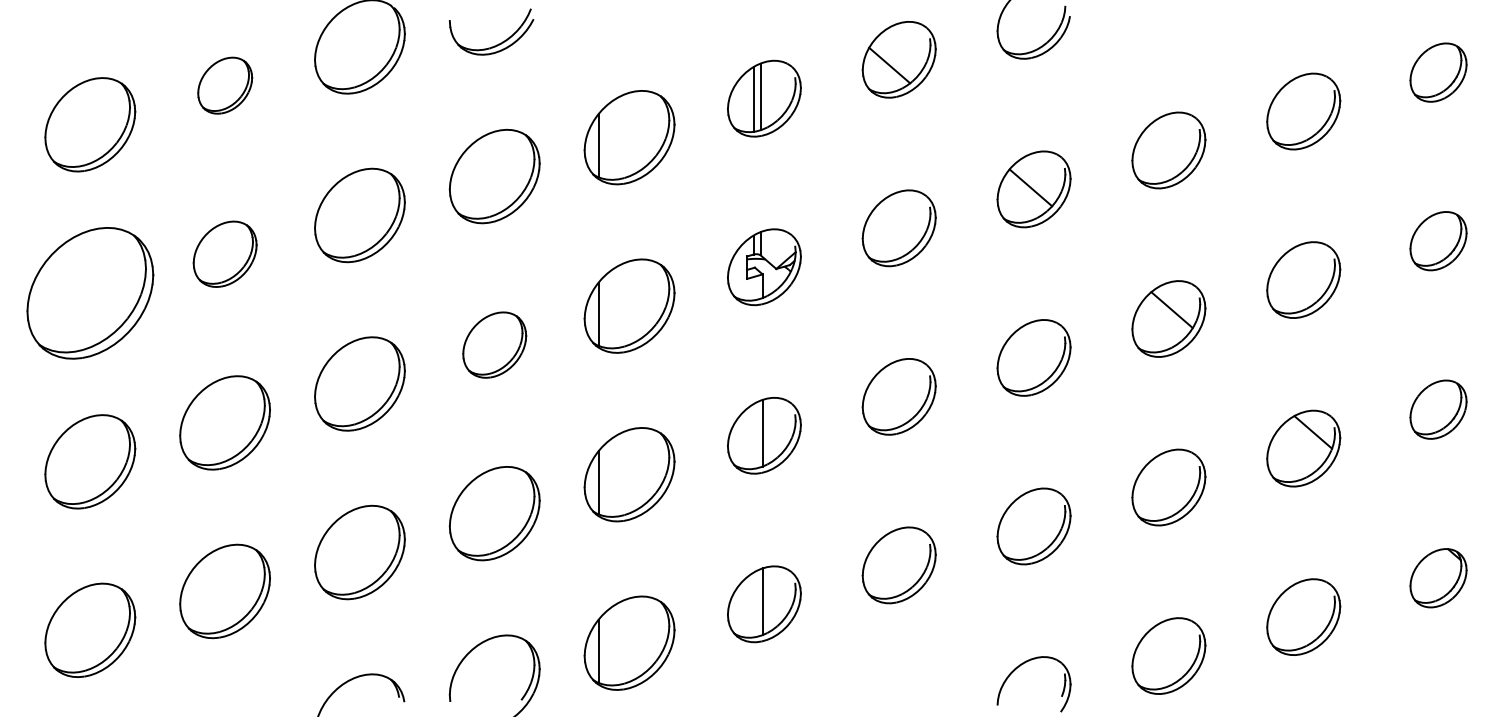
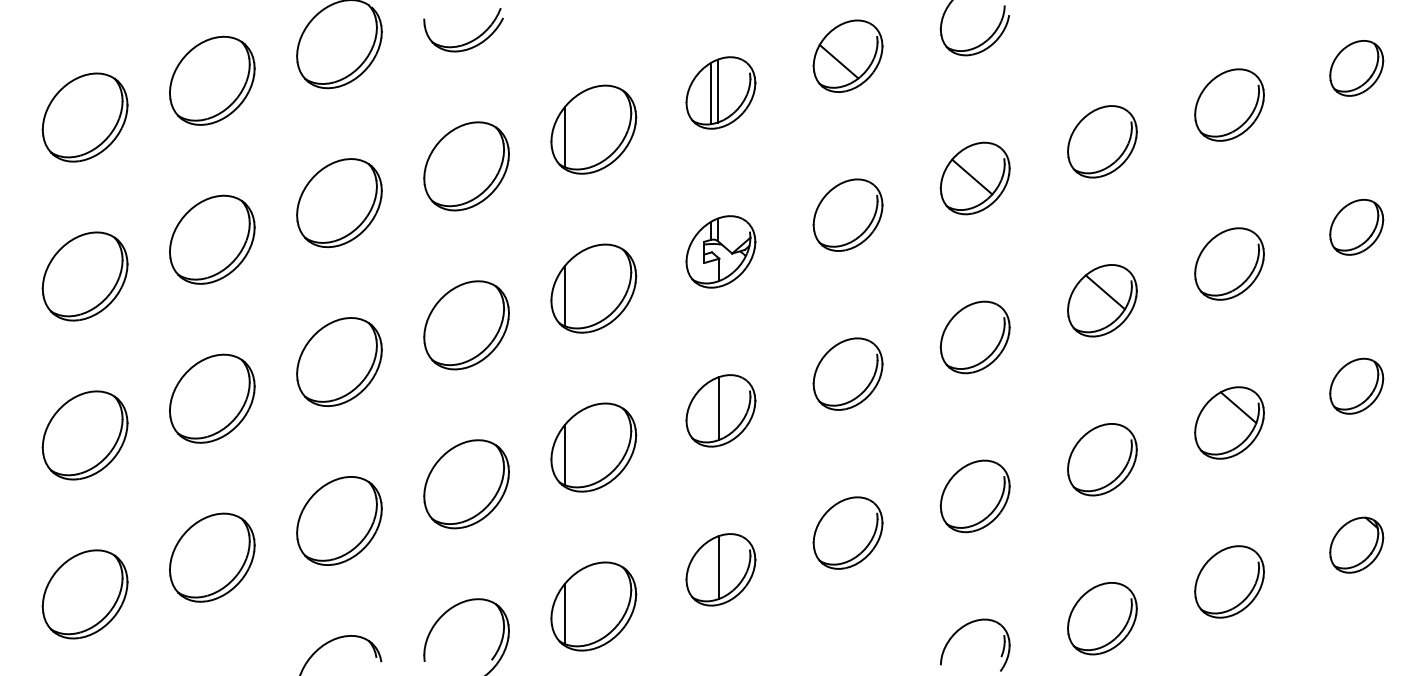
part: (225, 85) -> (212, 80), size x1.67
part: (225, 254) -> (212, 239), size x1.43
part: (89, 293) -> (84, 276), size x0.71
part: (494, 345) -> (466, 325), size x1.43

